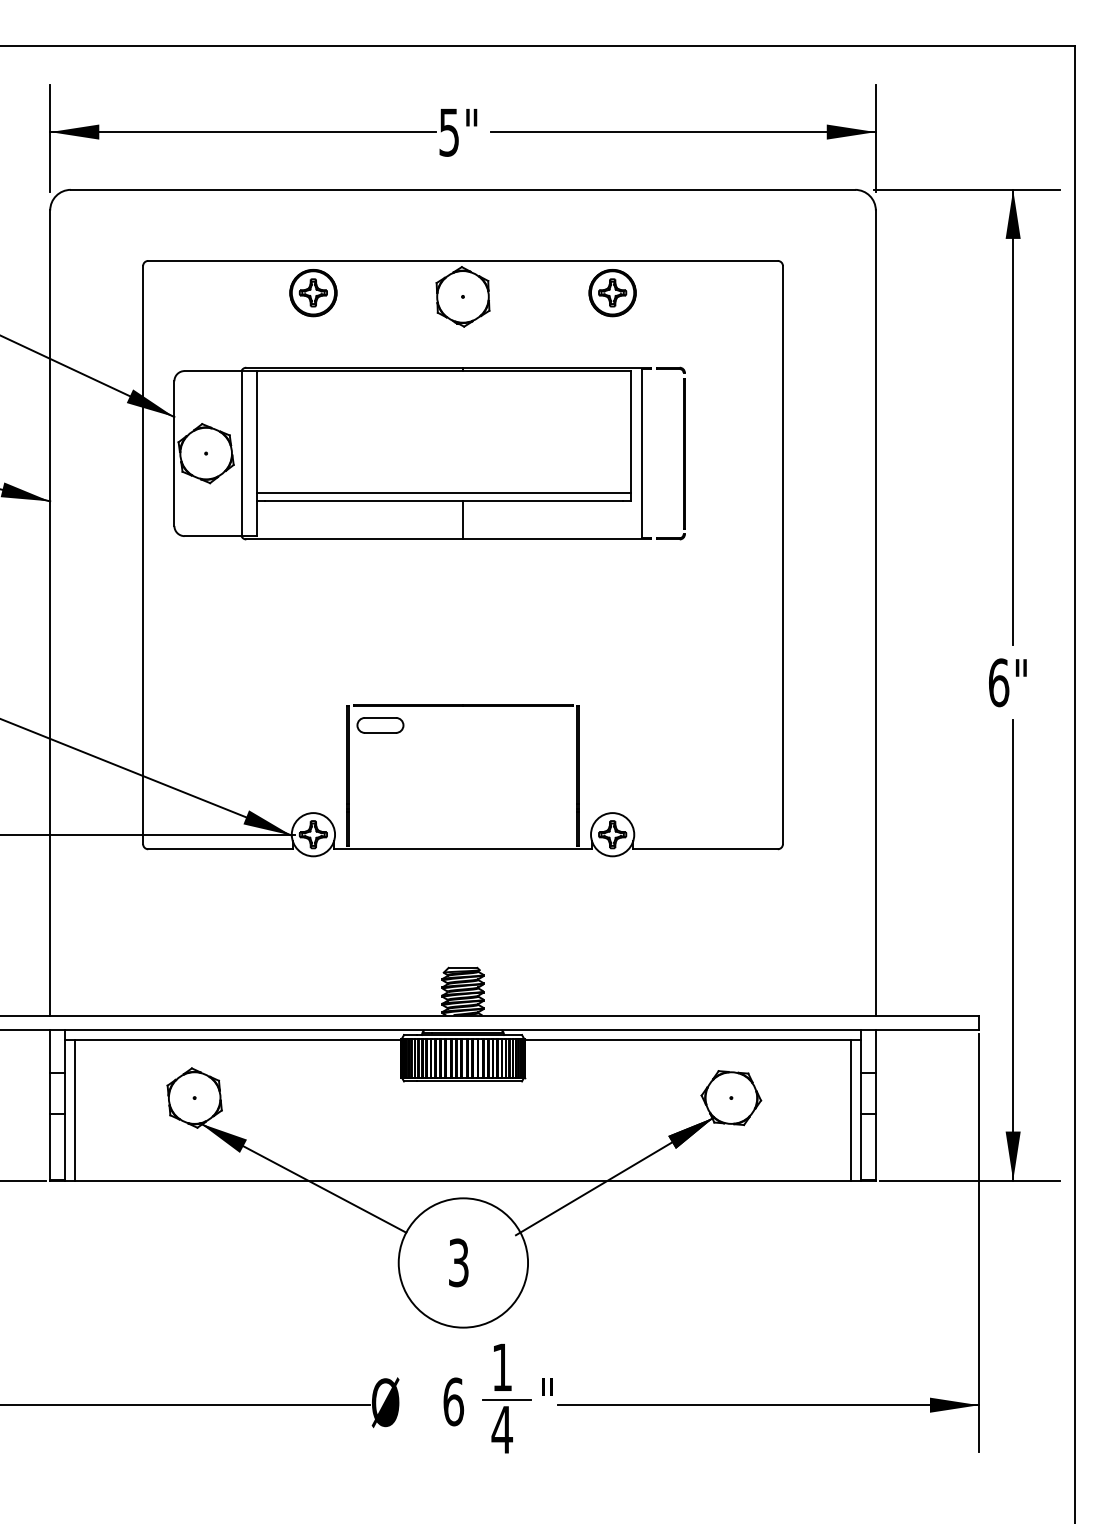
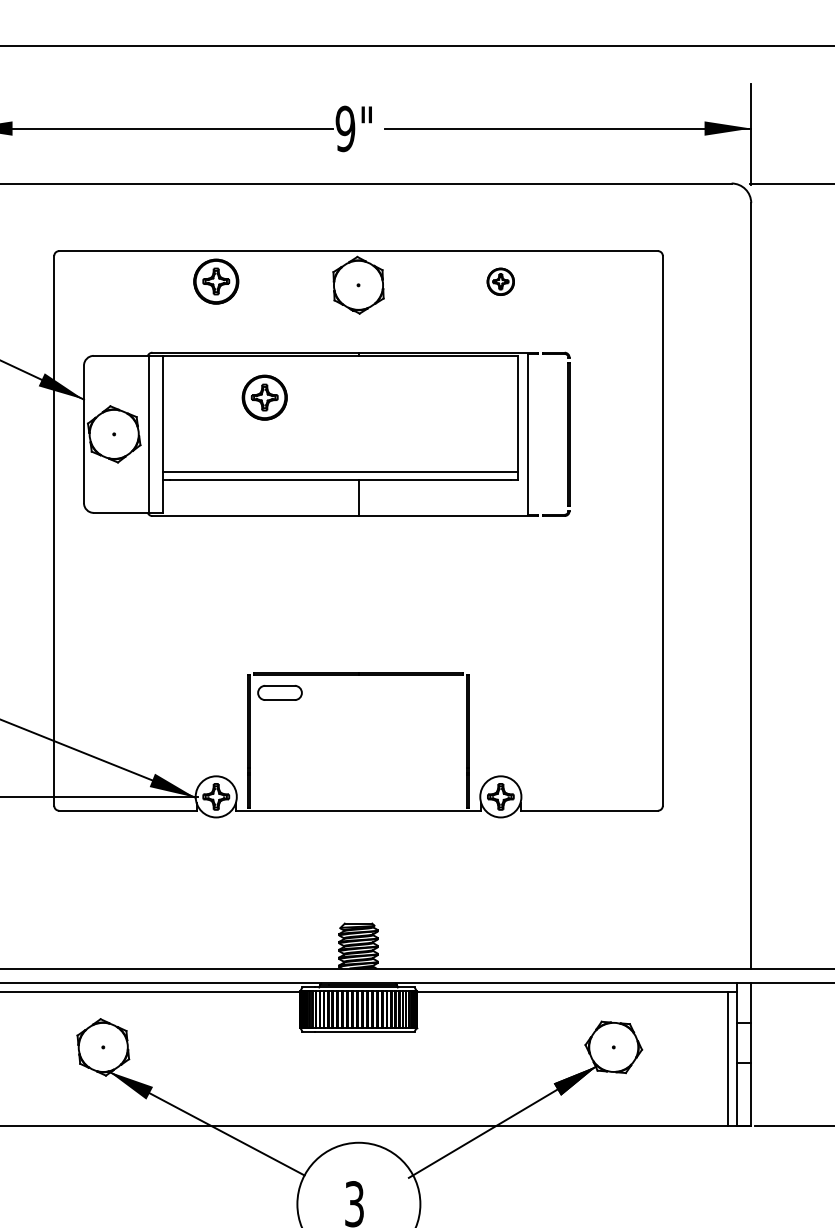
text: (449, 132) -> (345, 128), 5" -> 9"
part: (612, 293) -> (500, 282), size x0.6
part: (364, 415) -> (264, 398), added

